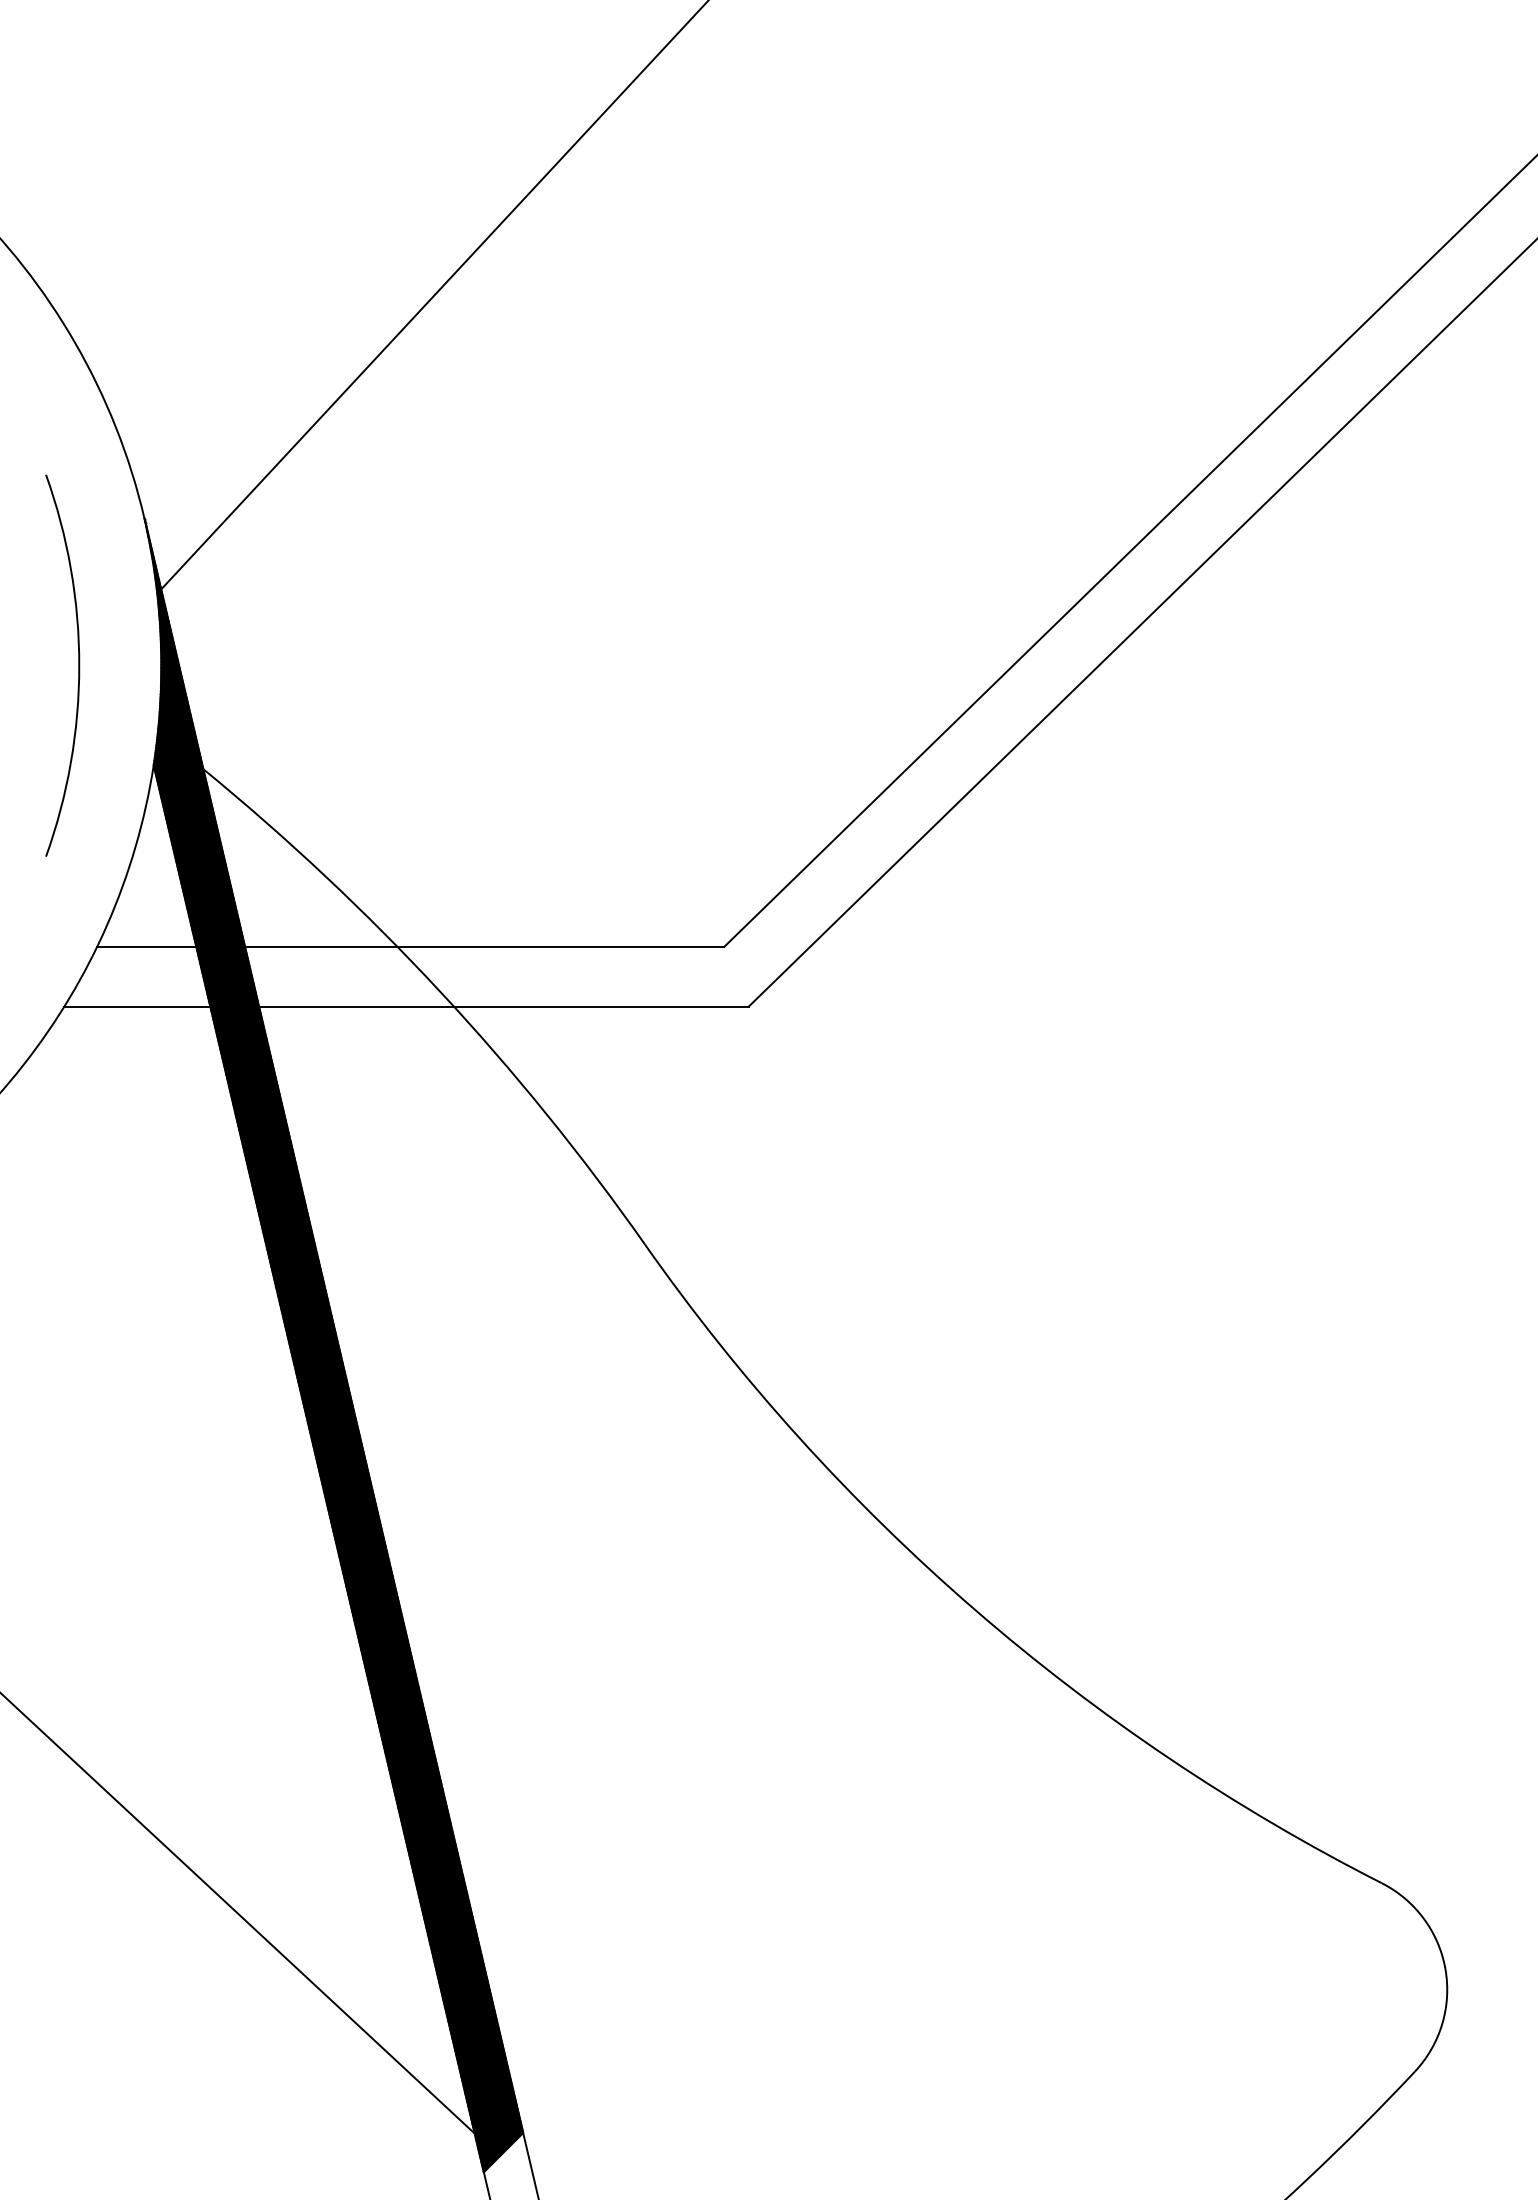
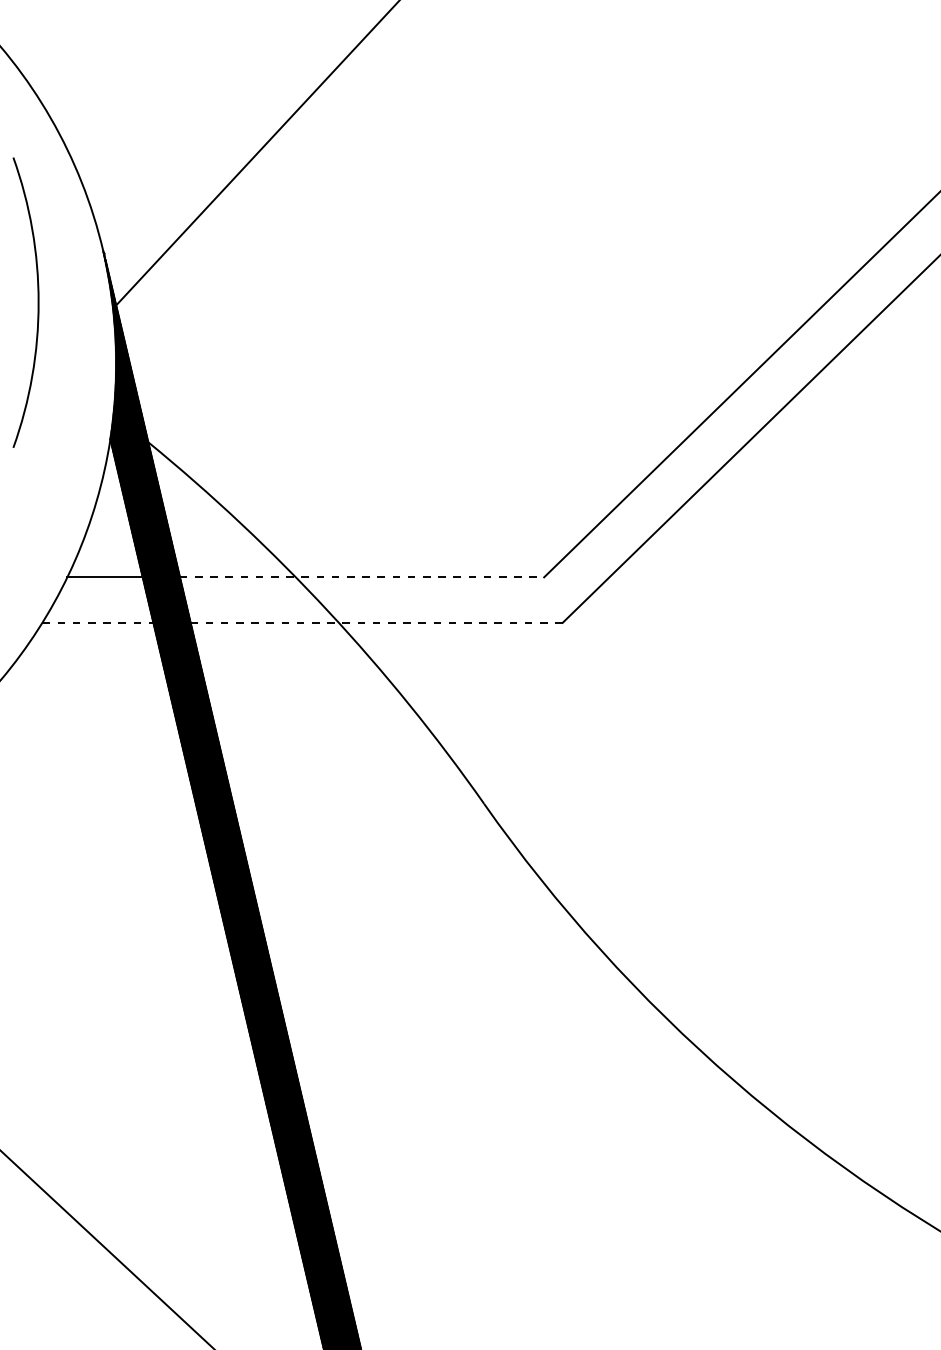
arc: (78, 665) -> (38, 302), moved
line: (484, 947) -> (361, 577), solid -> dashed
line: (137, 1006) -> (98, 622), solid -> dashed
line: (503, 1006) -> (376, 622), solid -> dashed

